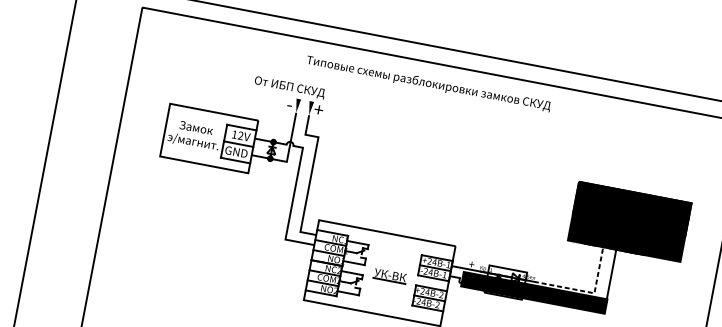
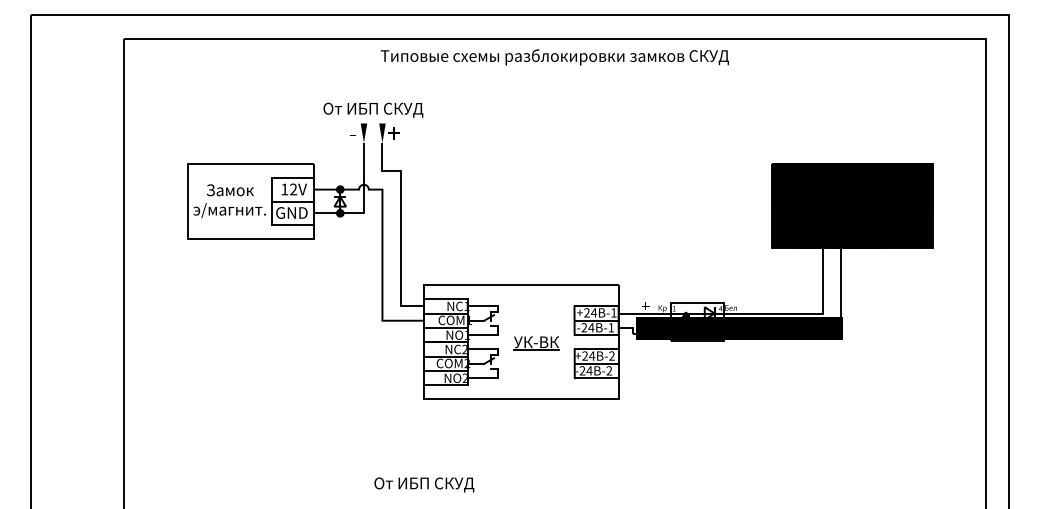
text: (428, 83) -> (554, 57), moved
text: (289, 87) -> (373, 109), moved
line: (587, 291) -> (812, 313), dashed -> solid

